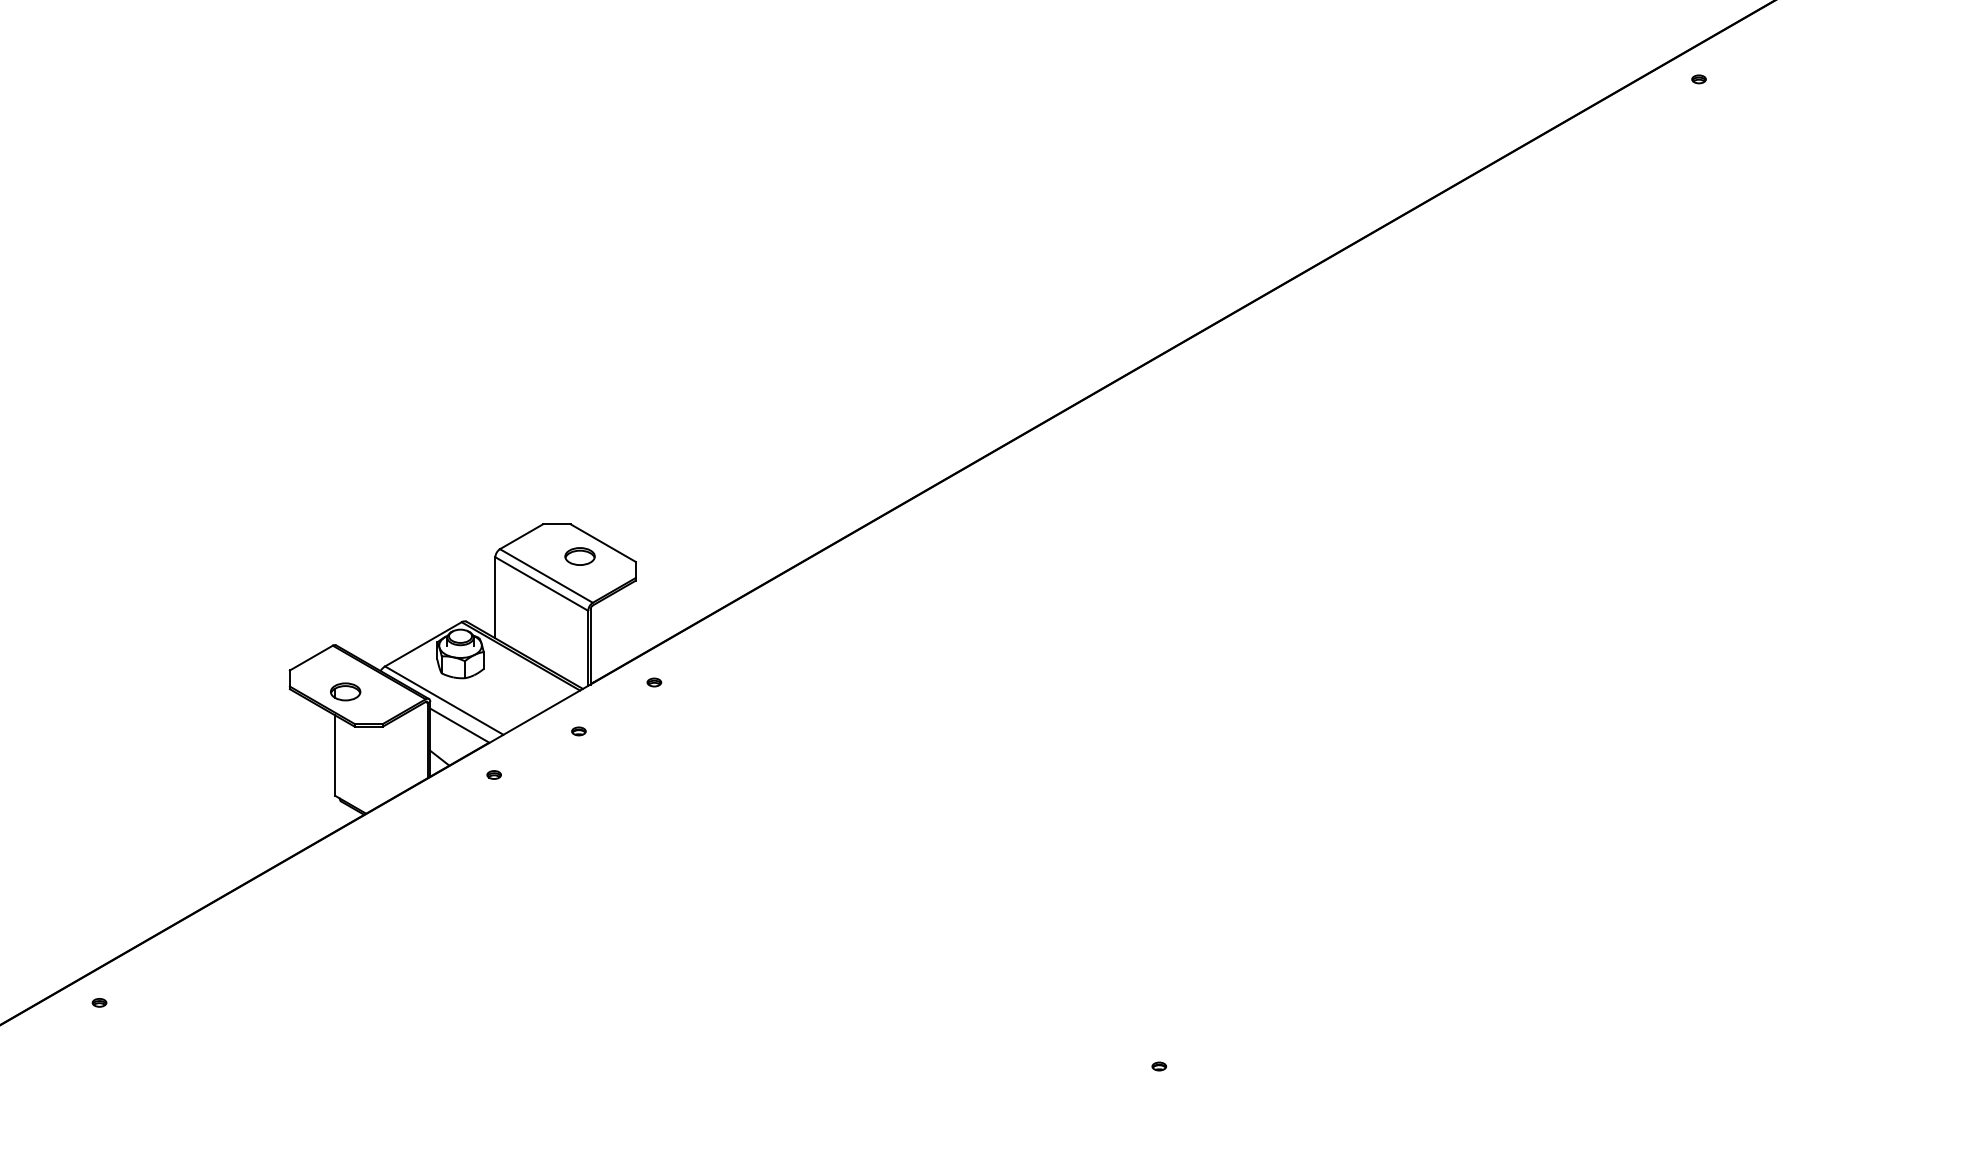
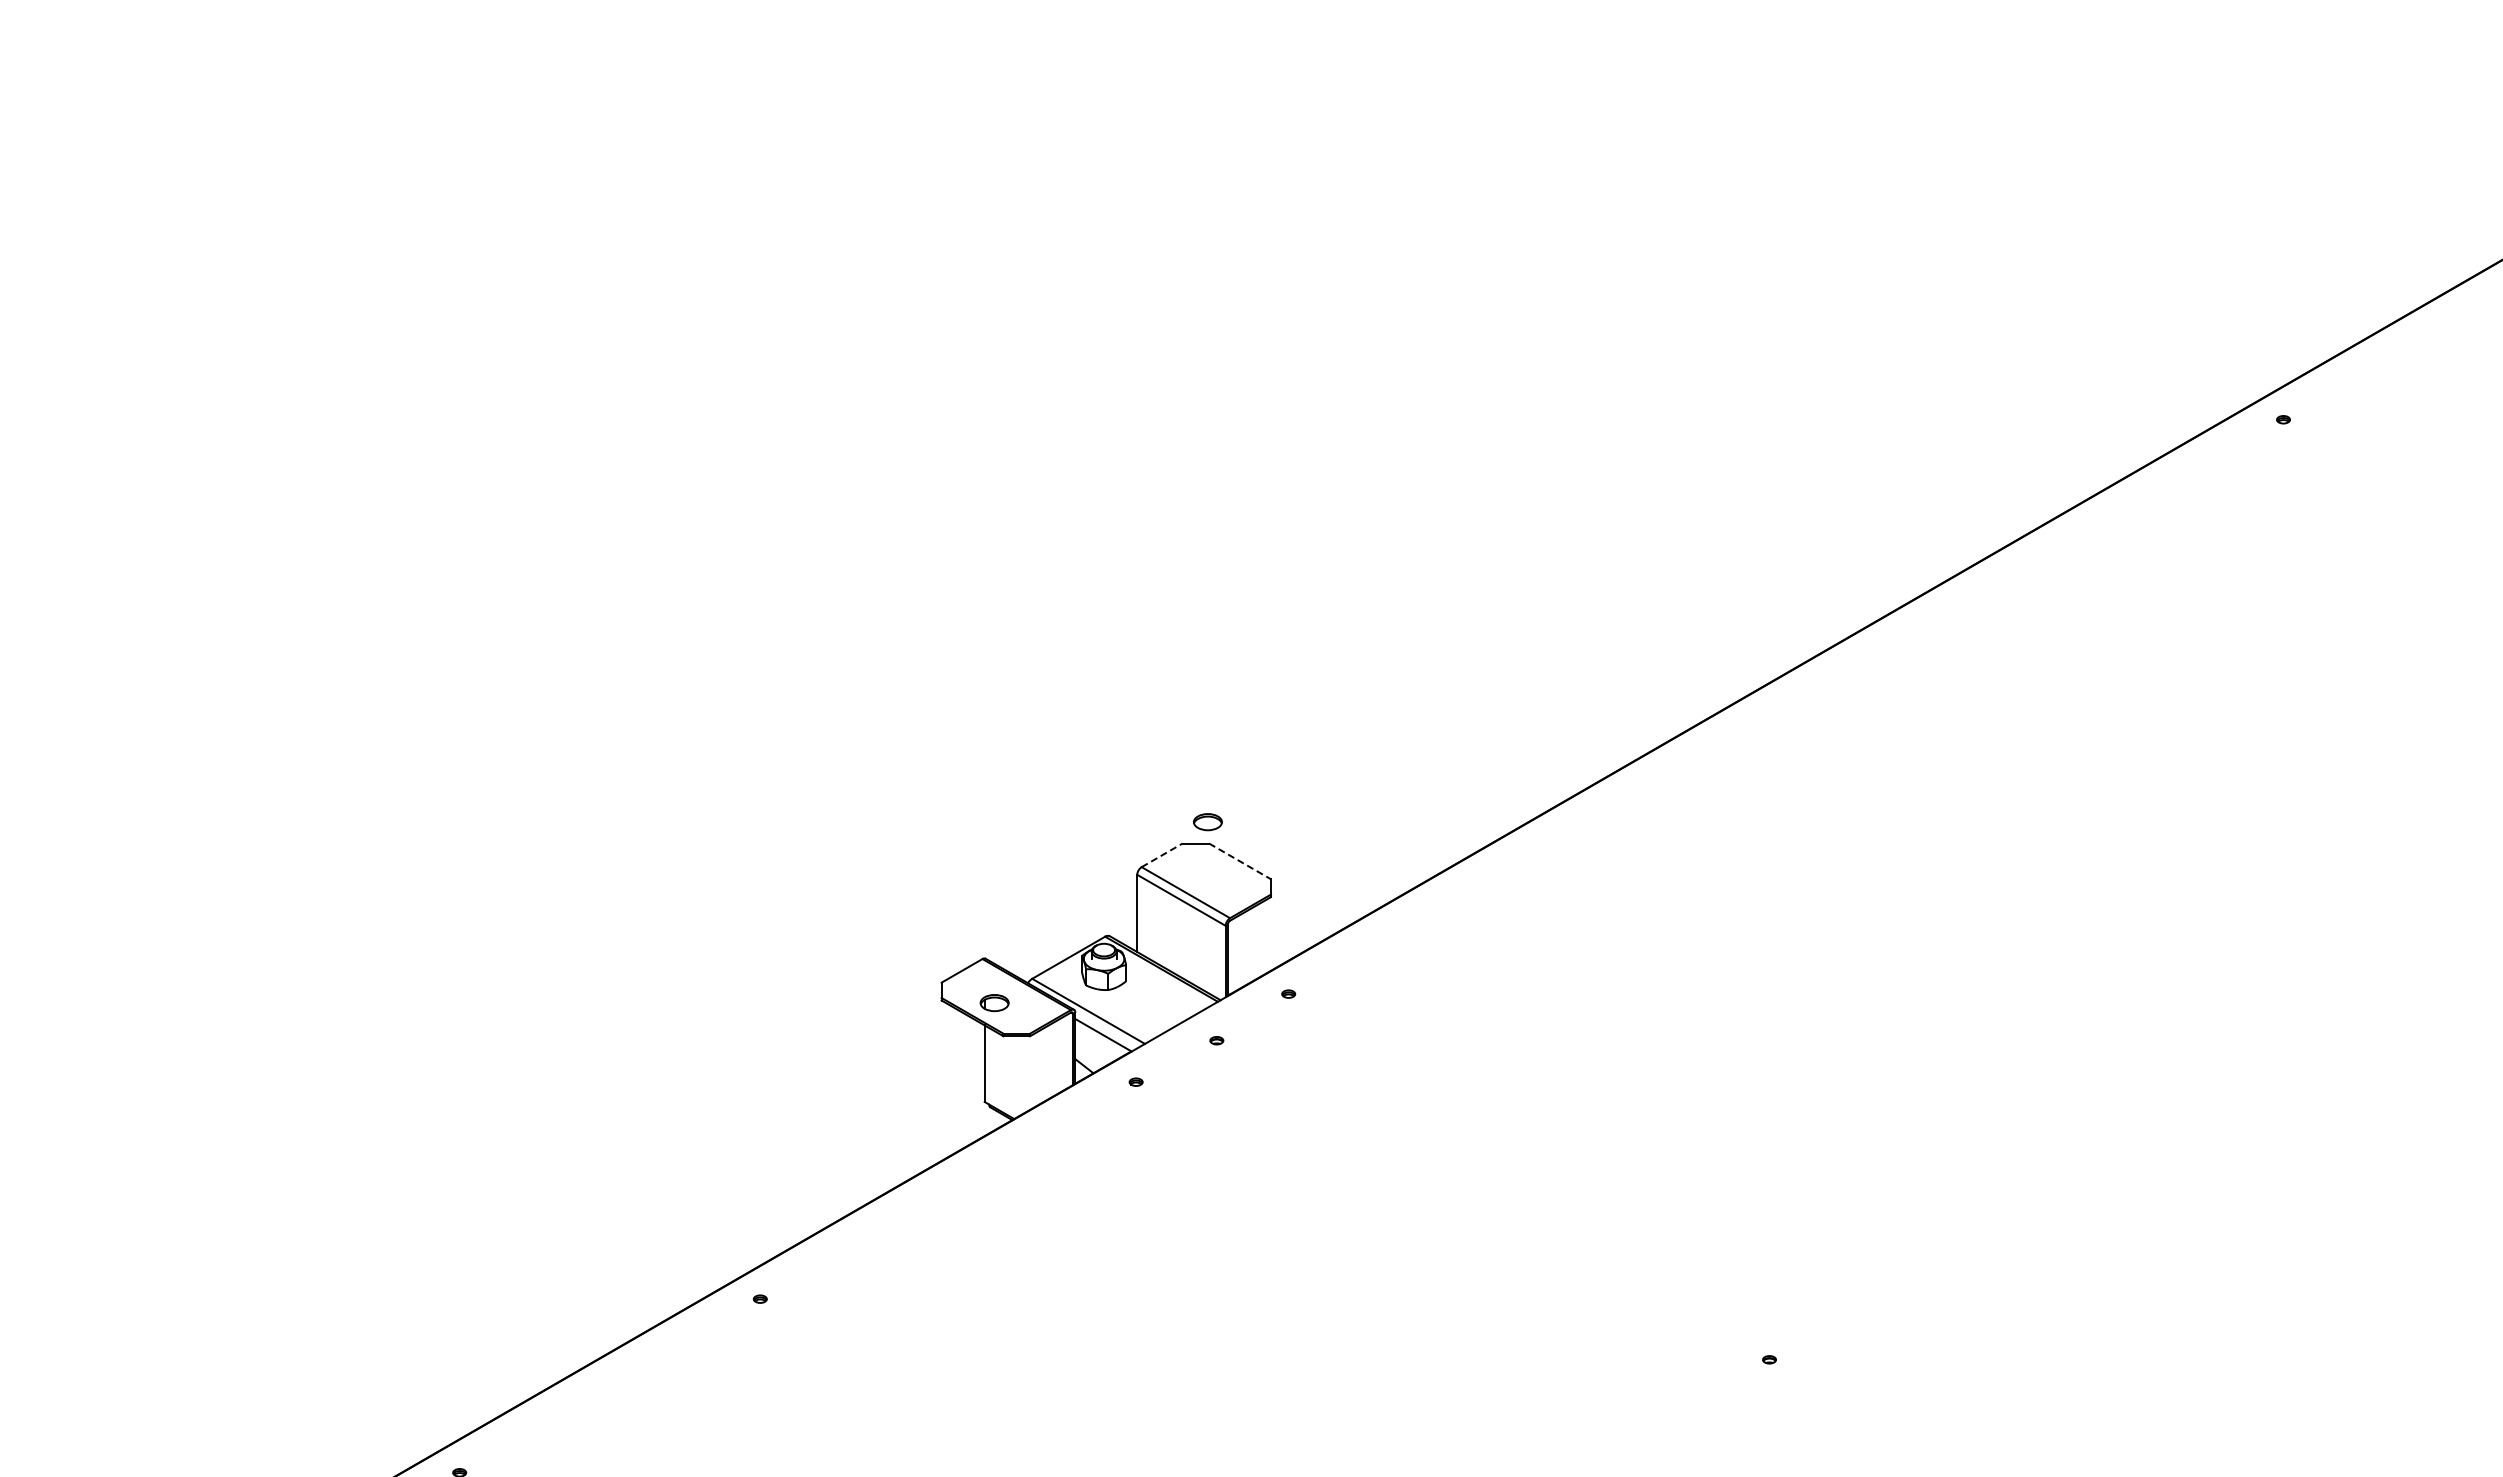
line: (521, 536) -> (1162, 855), solid -> dashed
line: (603, 543) -> (1240, 861), solid -> dashed
part: (579, 556) -> (1207, 822), moved

